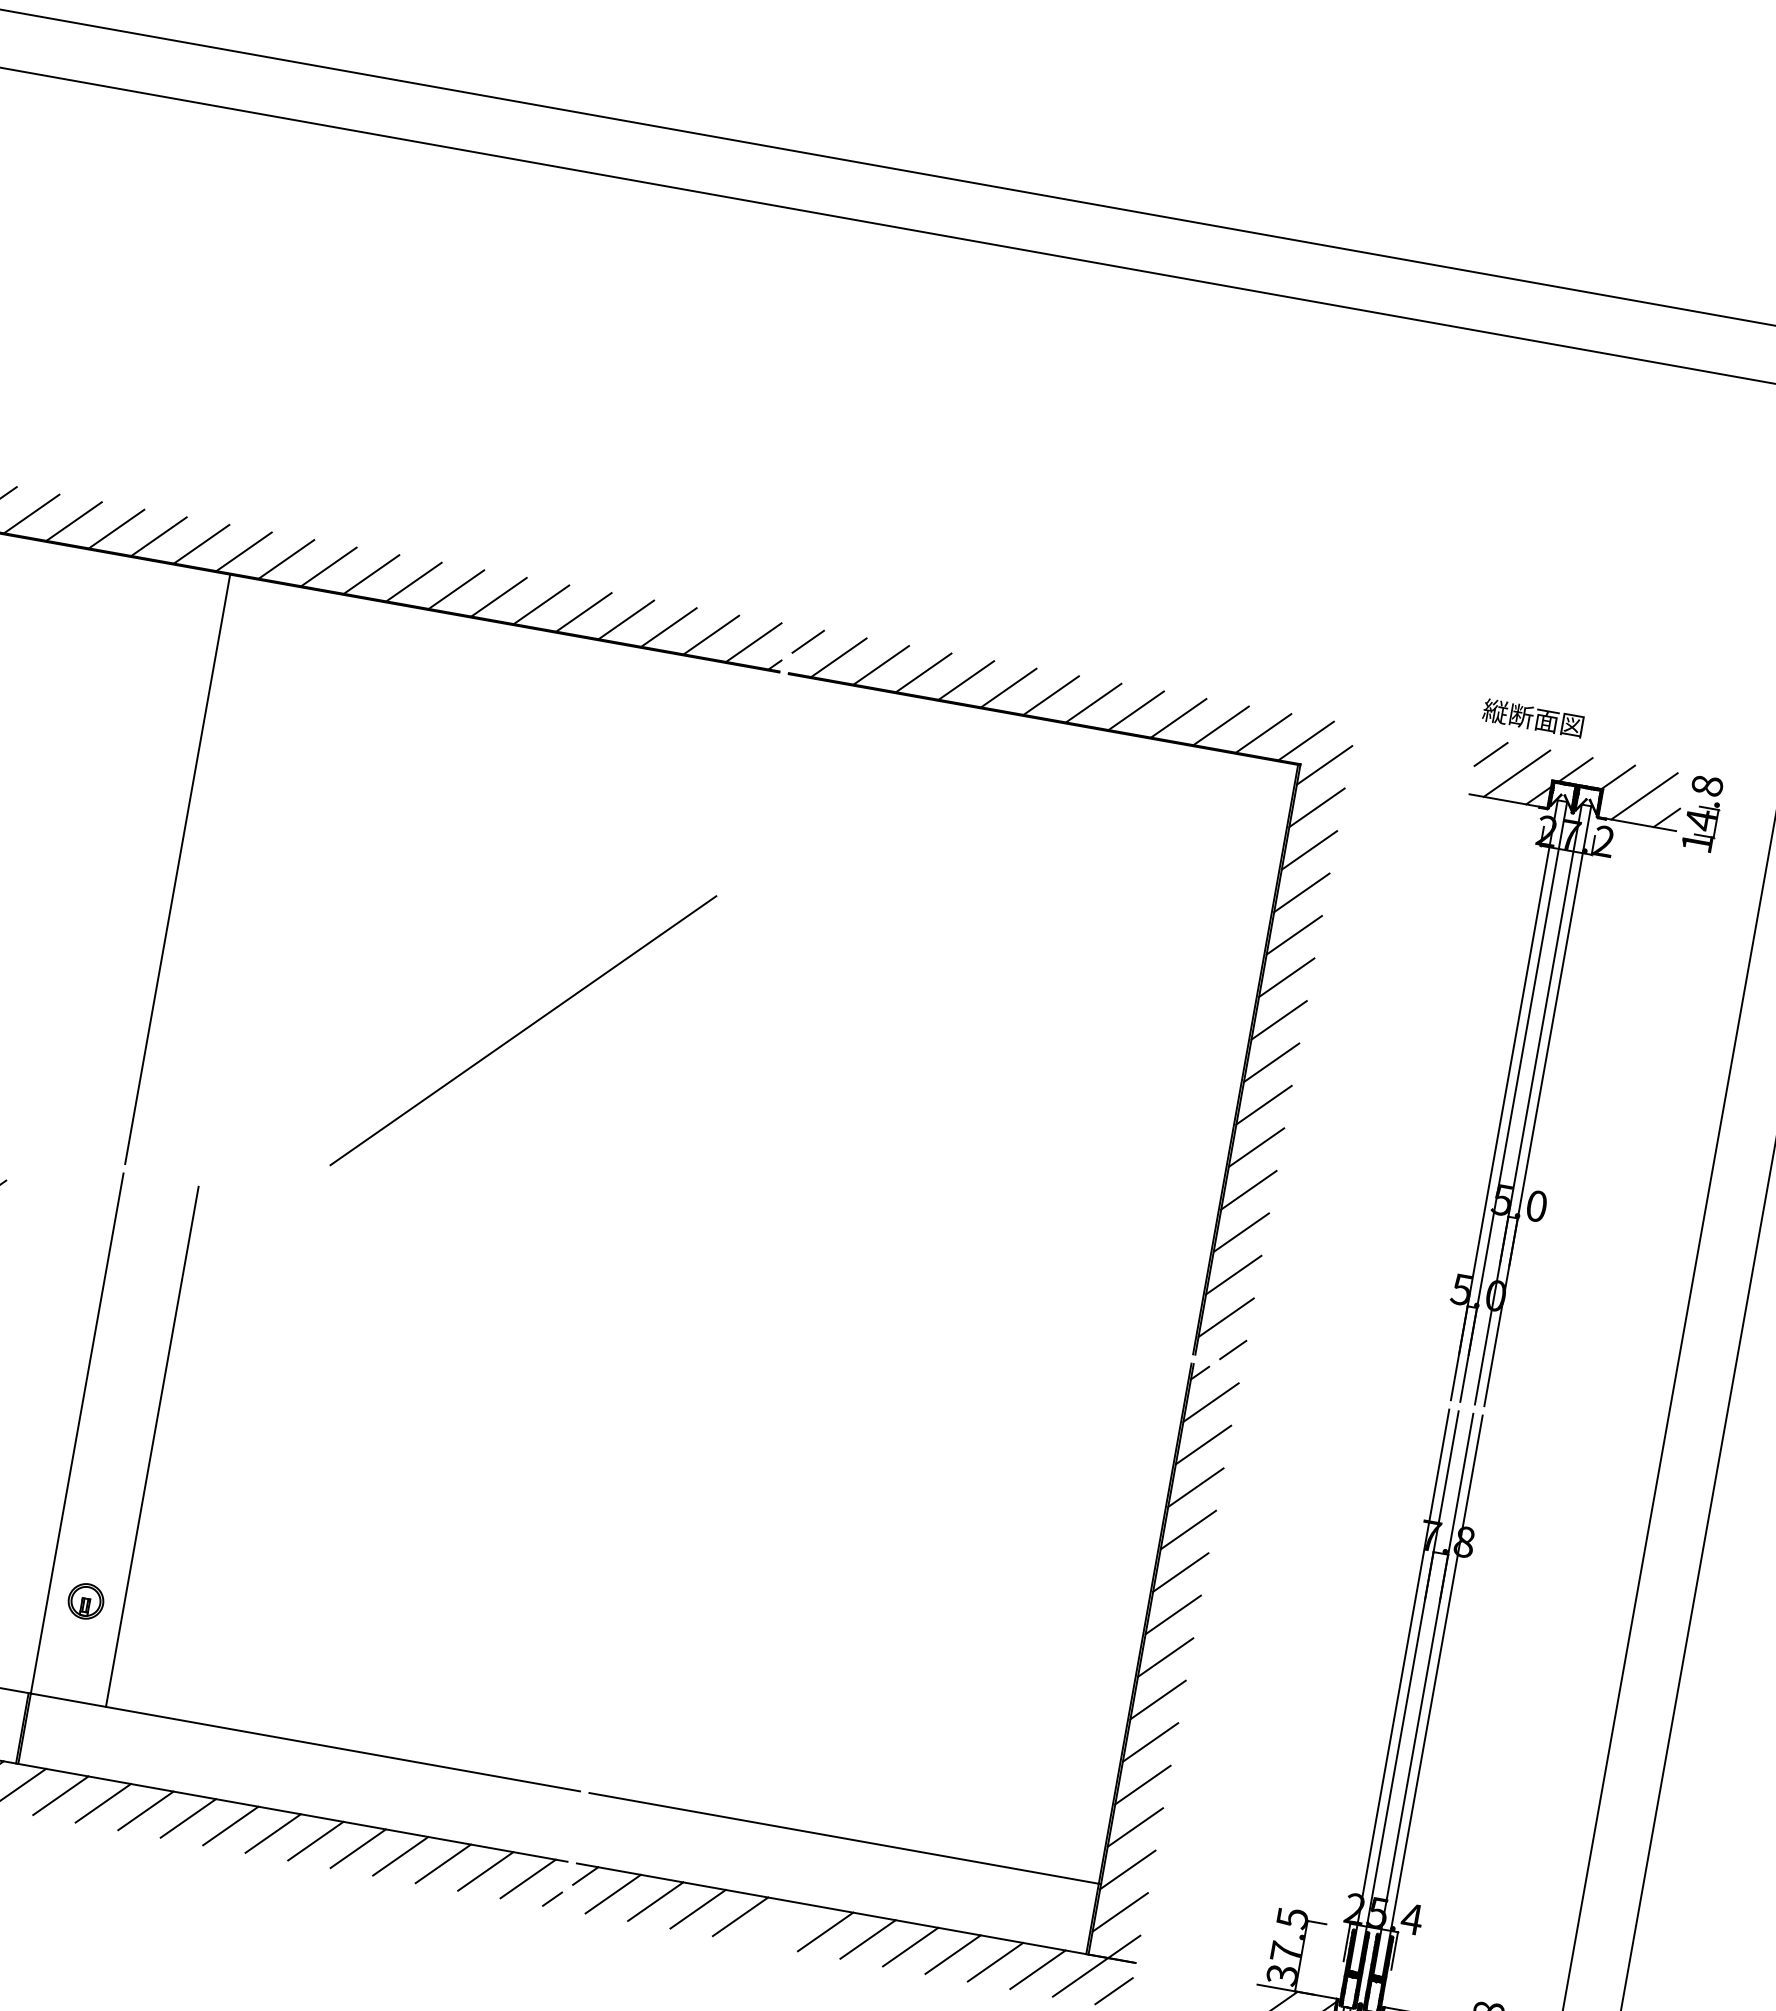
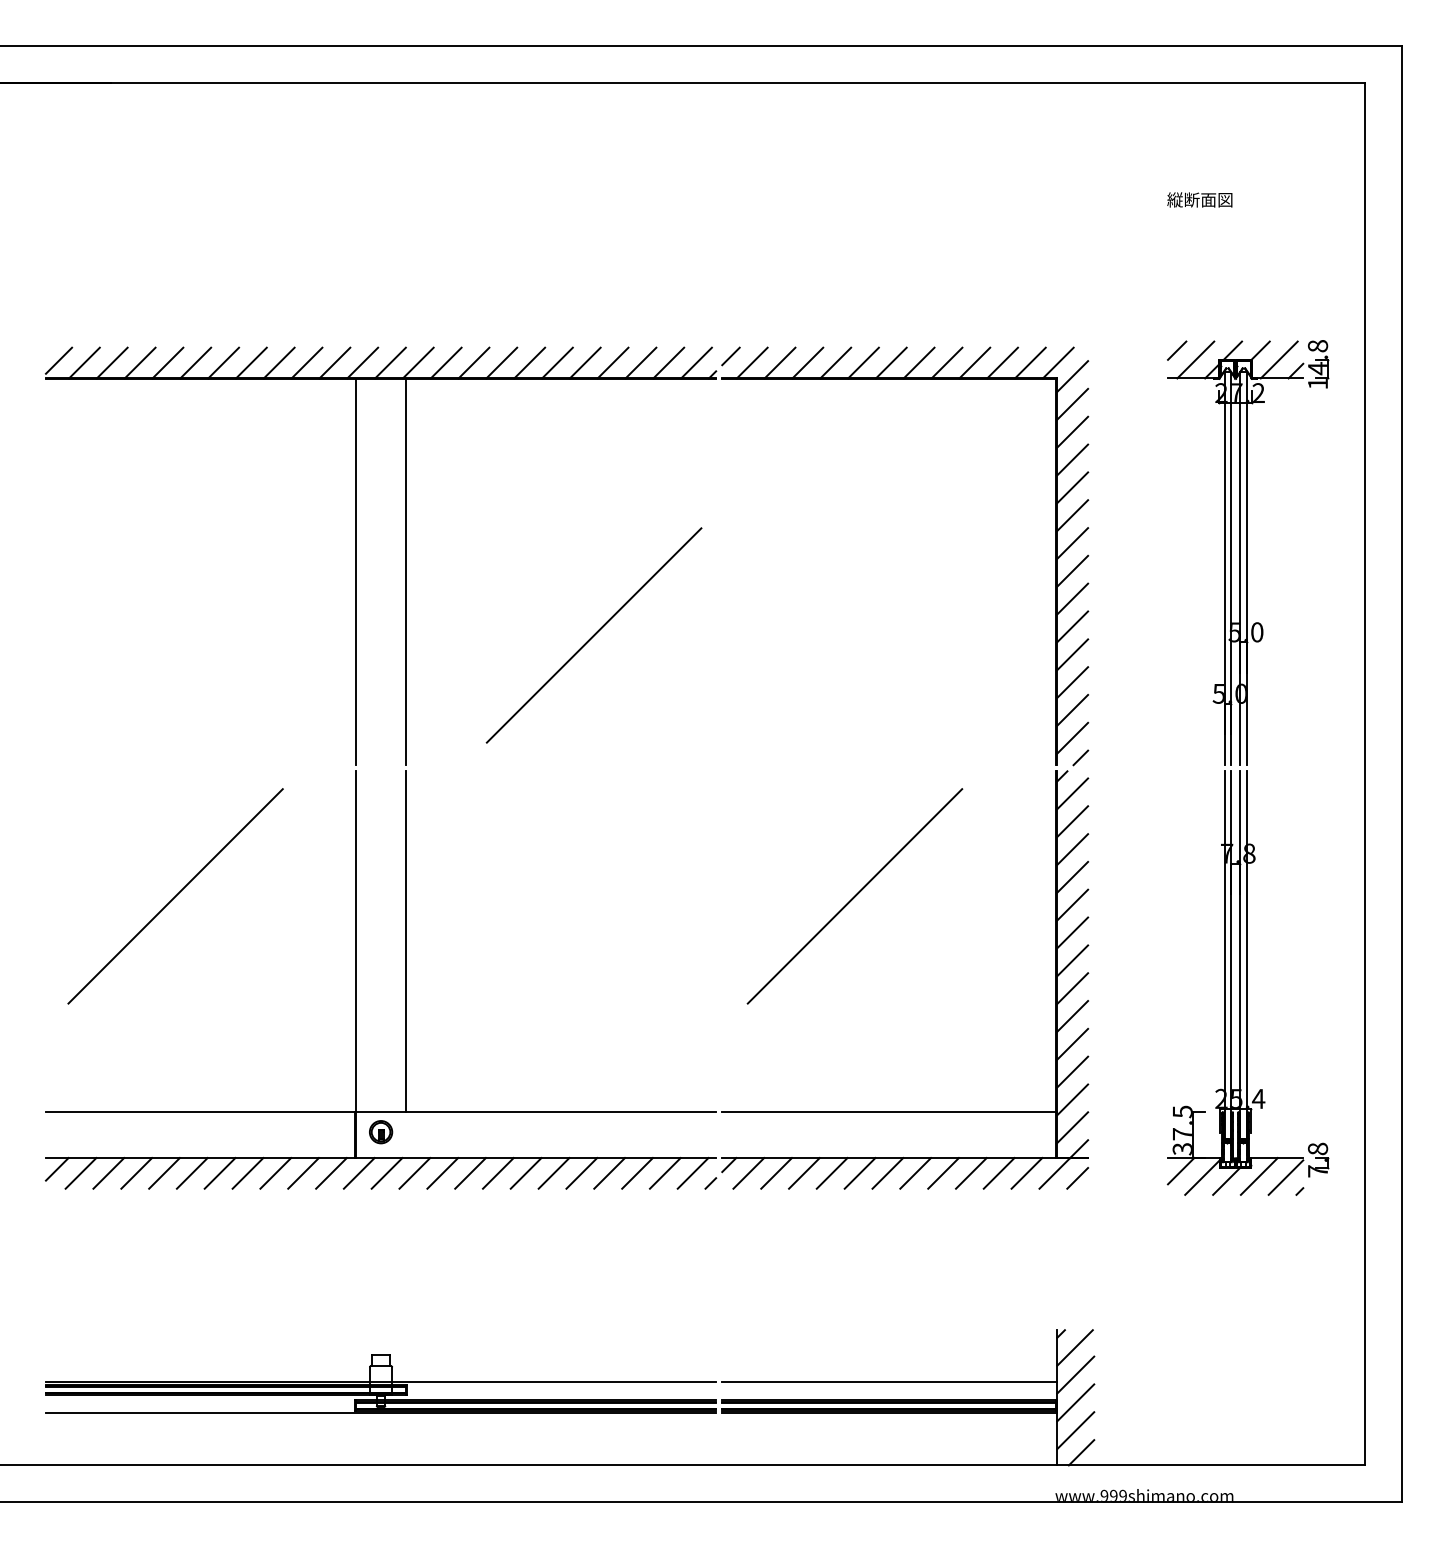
text: (1532, 717) -> (1199, 199), moved
line: (252, 883) -> (405, 572), added
line: (849, 1500) -> (854, 896), added
part: (86, 1601) -> (381, 1132), moved
line: (782, 1924) -> (859, 1173), added

